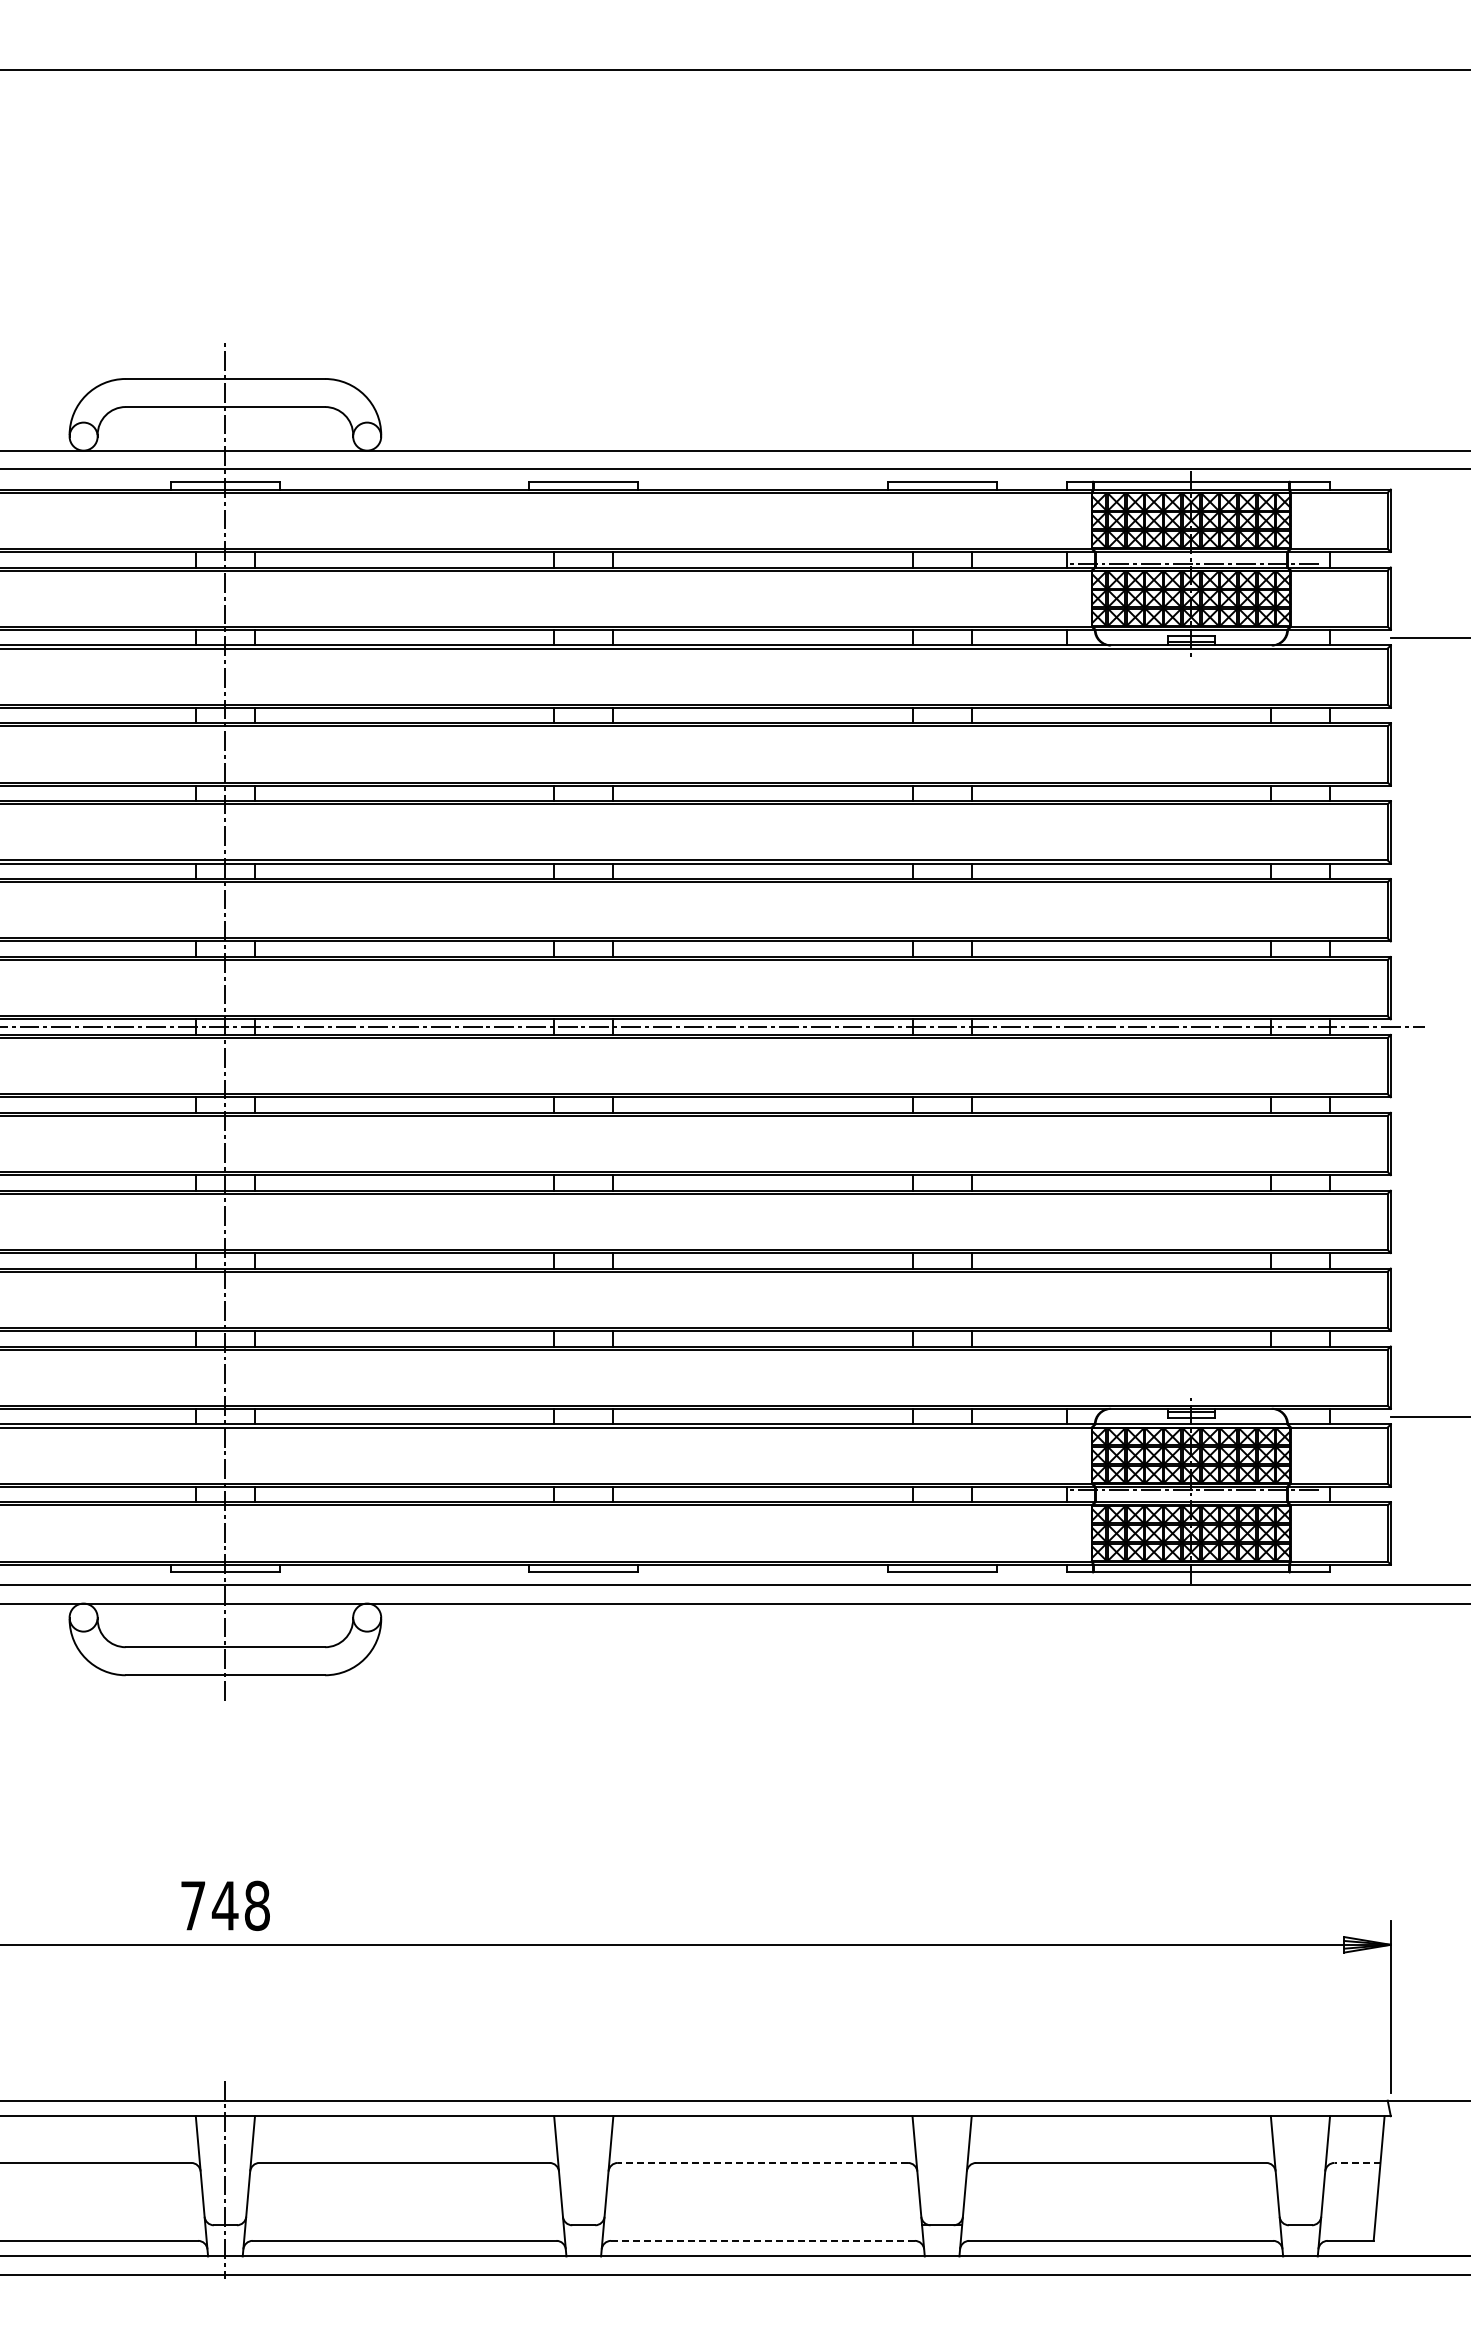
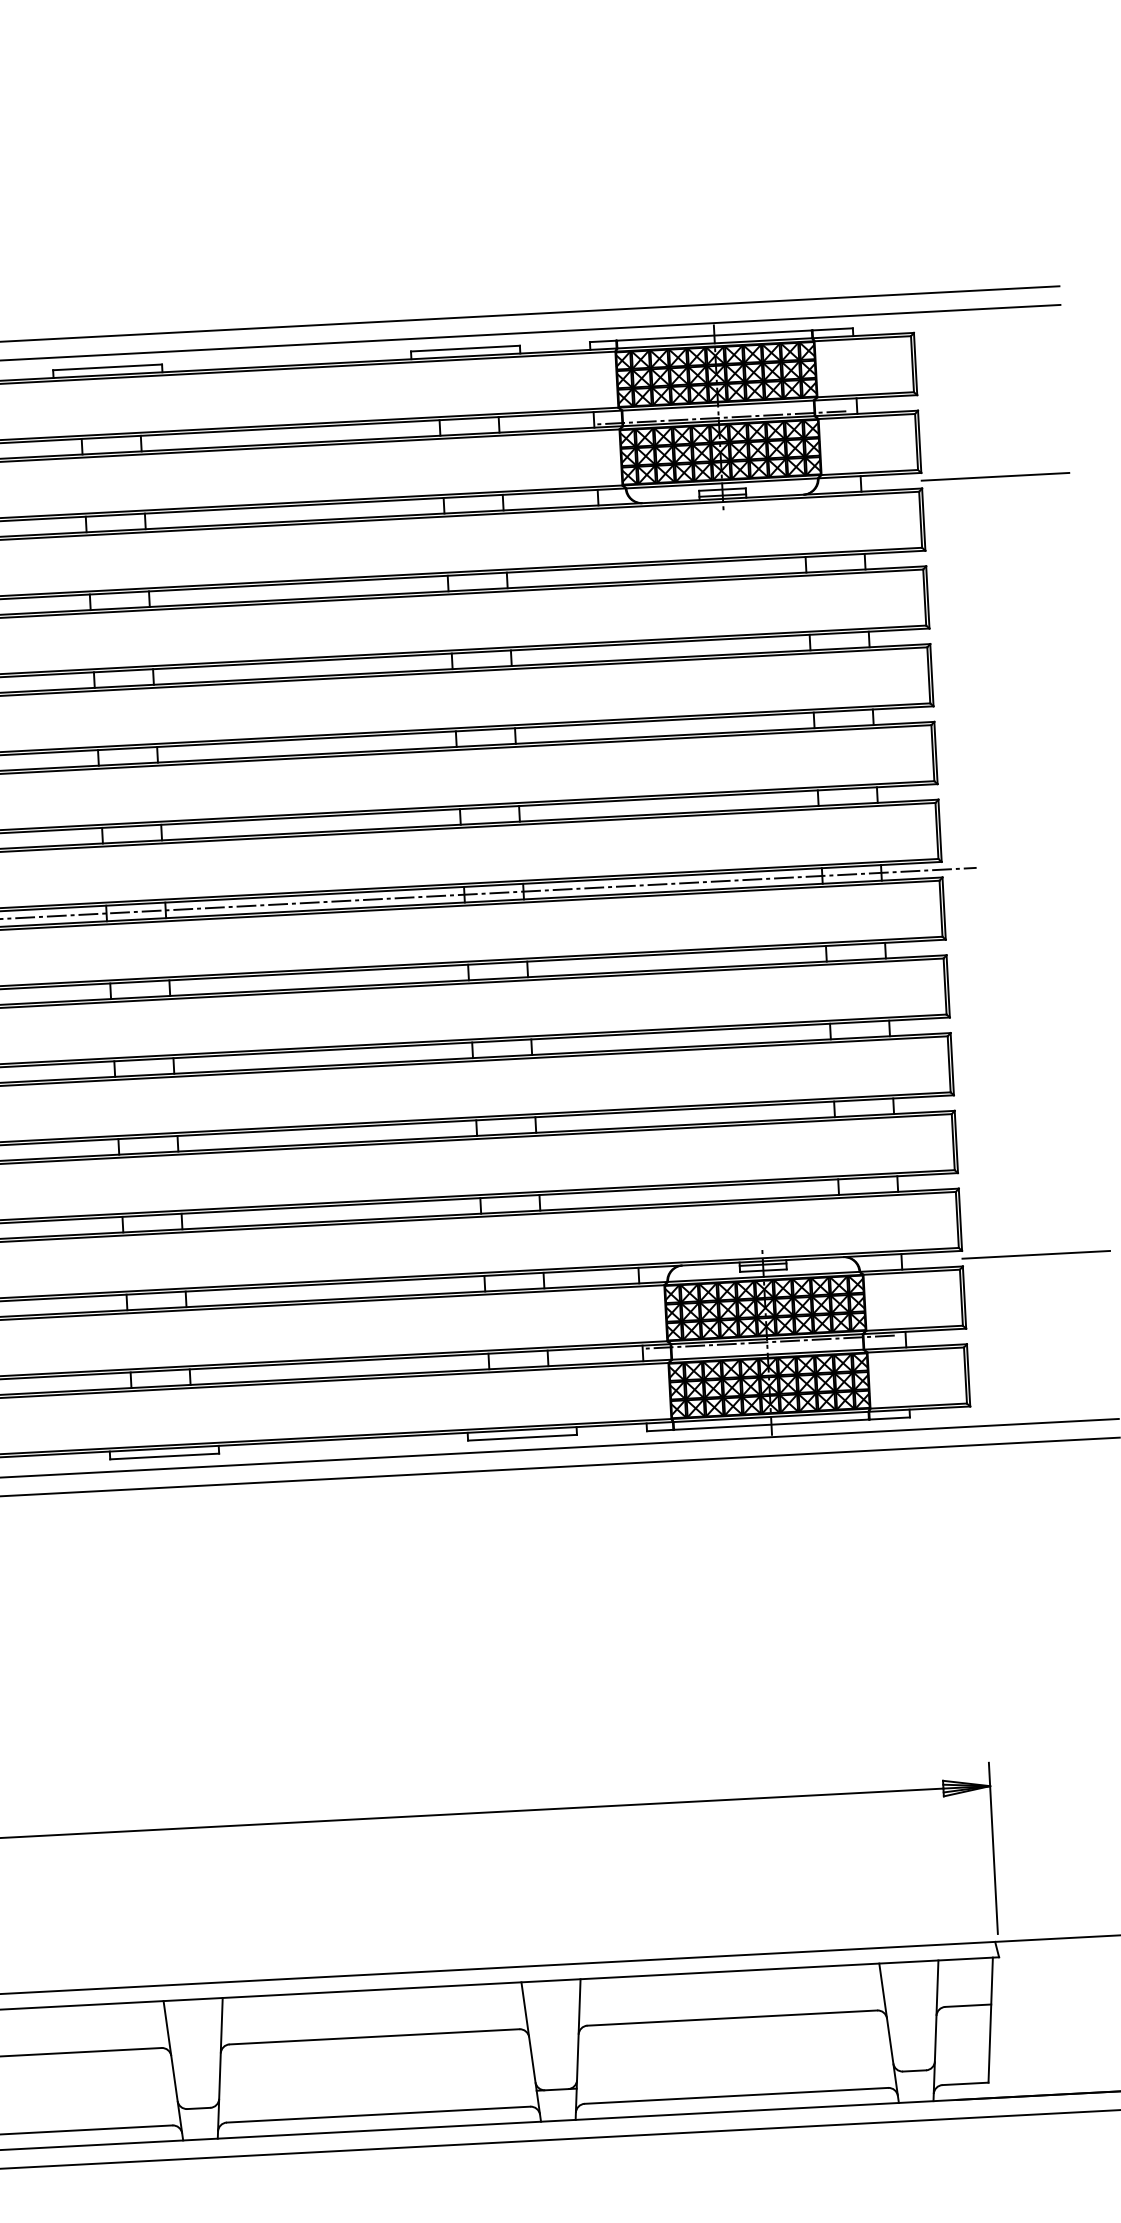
line: (762, 2162) -> (374, 2036), dashed -> solid
line: (1357, 2162) -> (968, 2005), dashed -> solid
line: (762, 2240) -> (378, 2114), dashed -> solid

